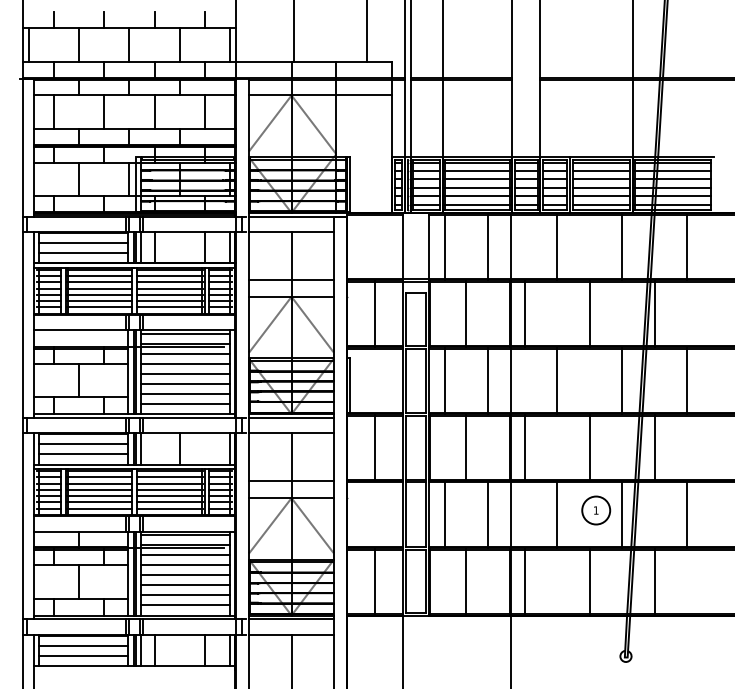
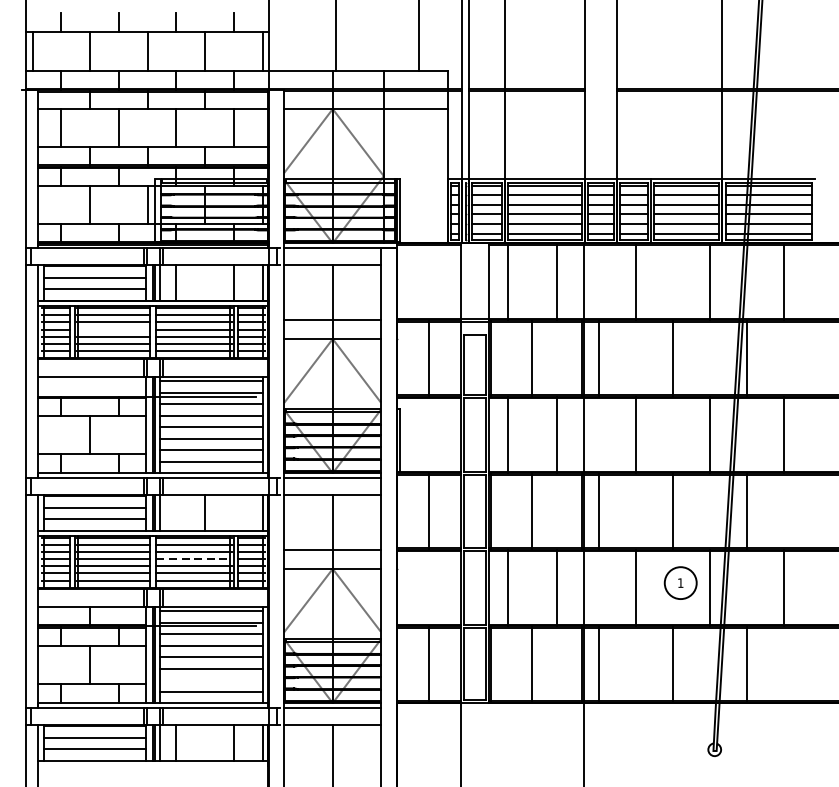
line: (99, 288) -> (113, 329), removed
line: (170, 489) -> (194, 559), solid -> dashed
line: (185, 595) -> (211, 680), removed

